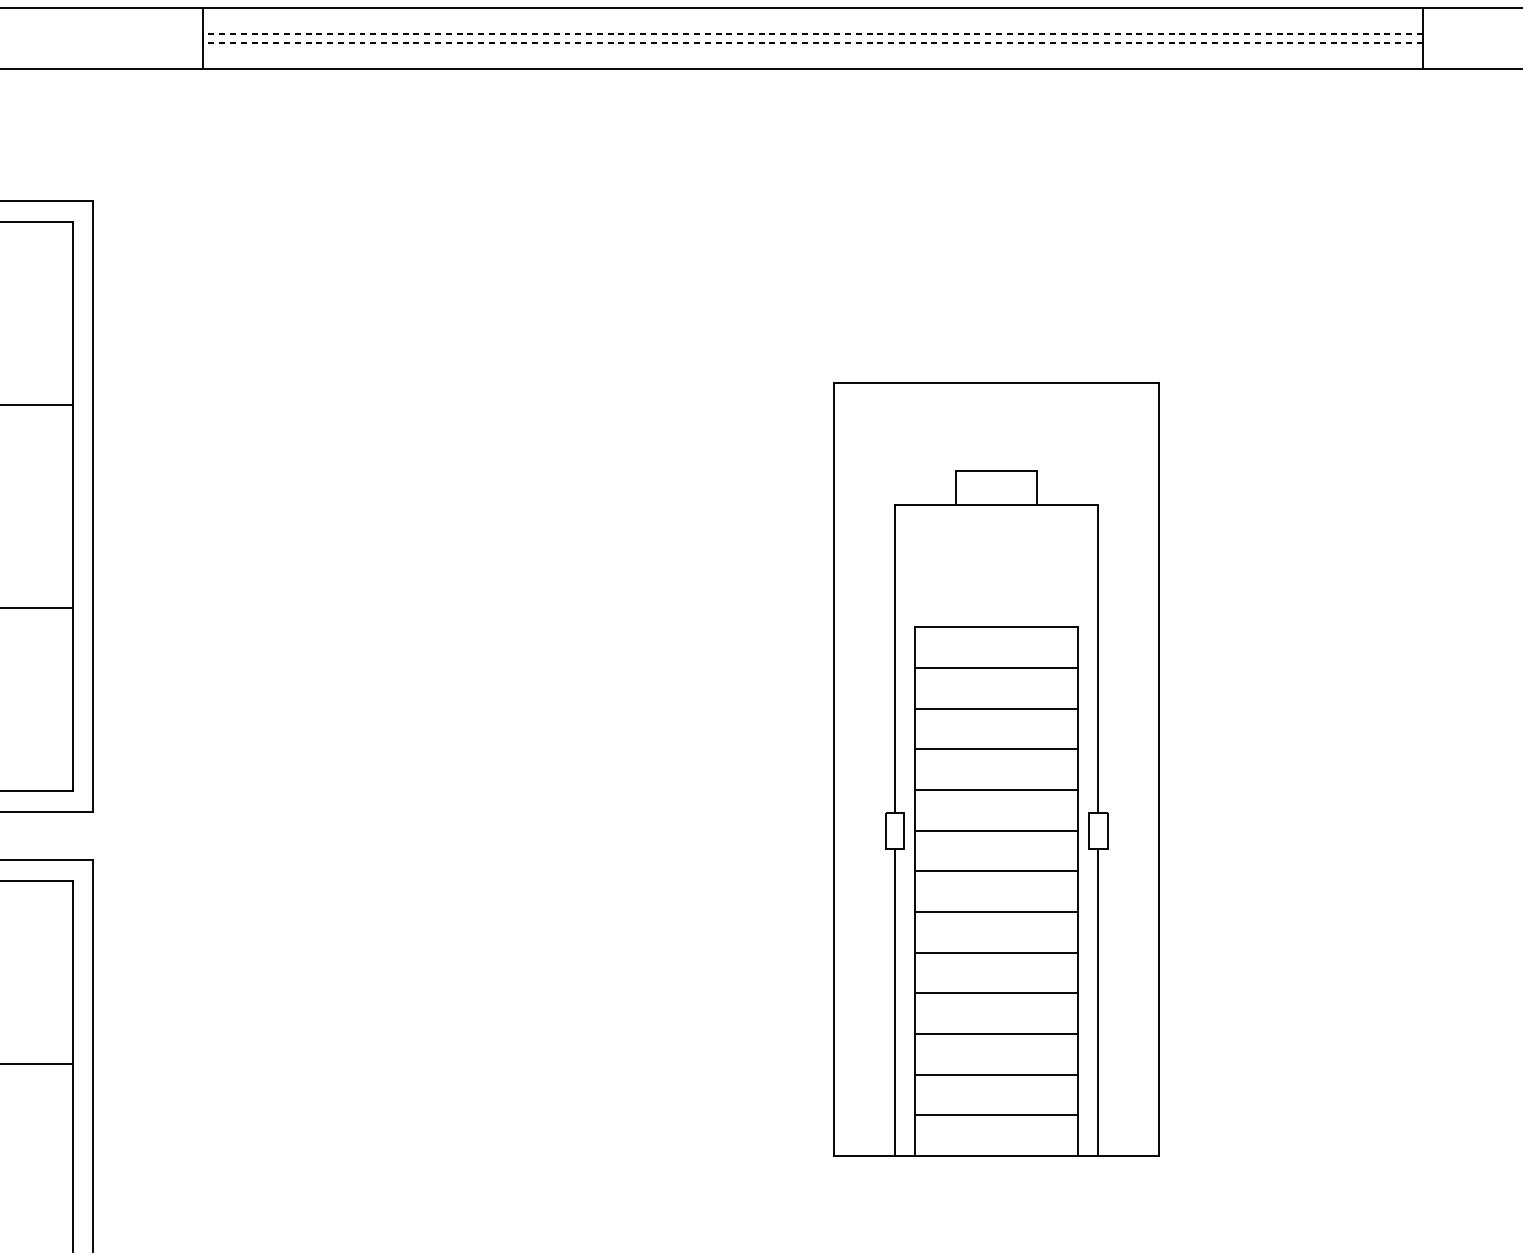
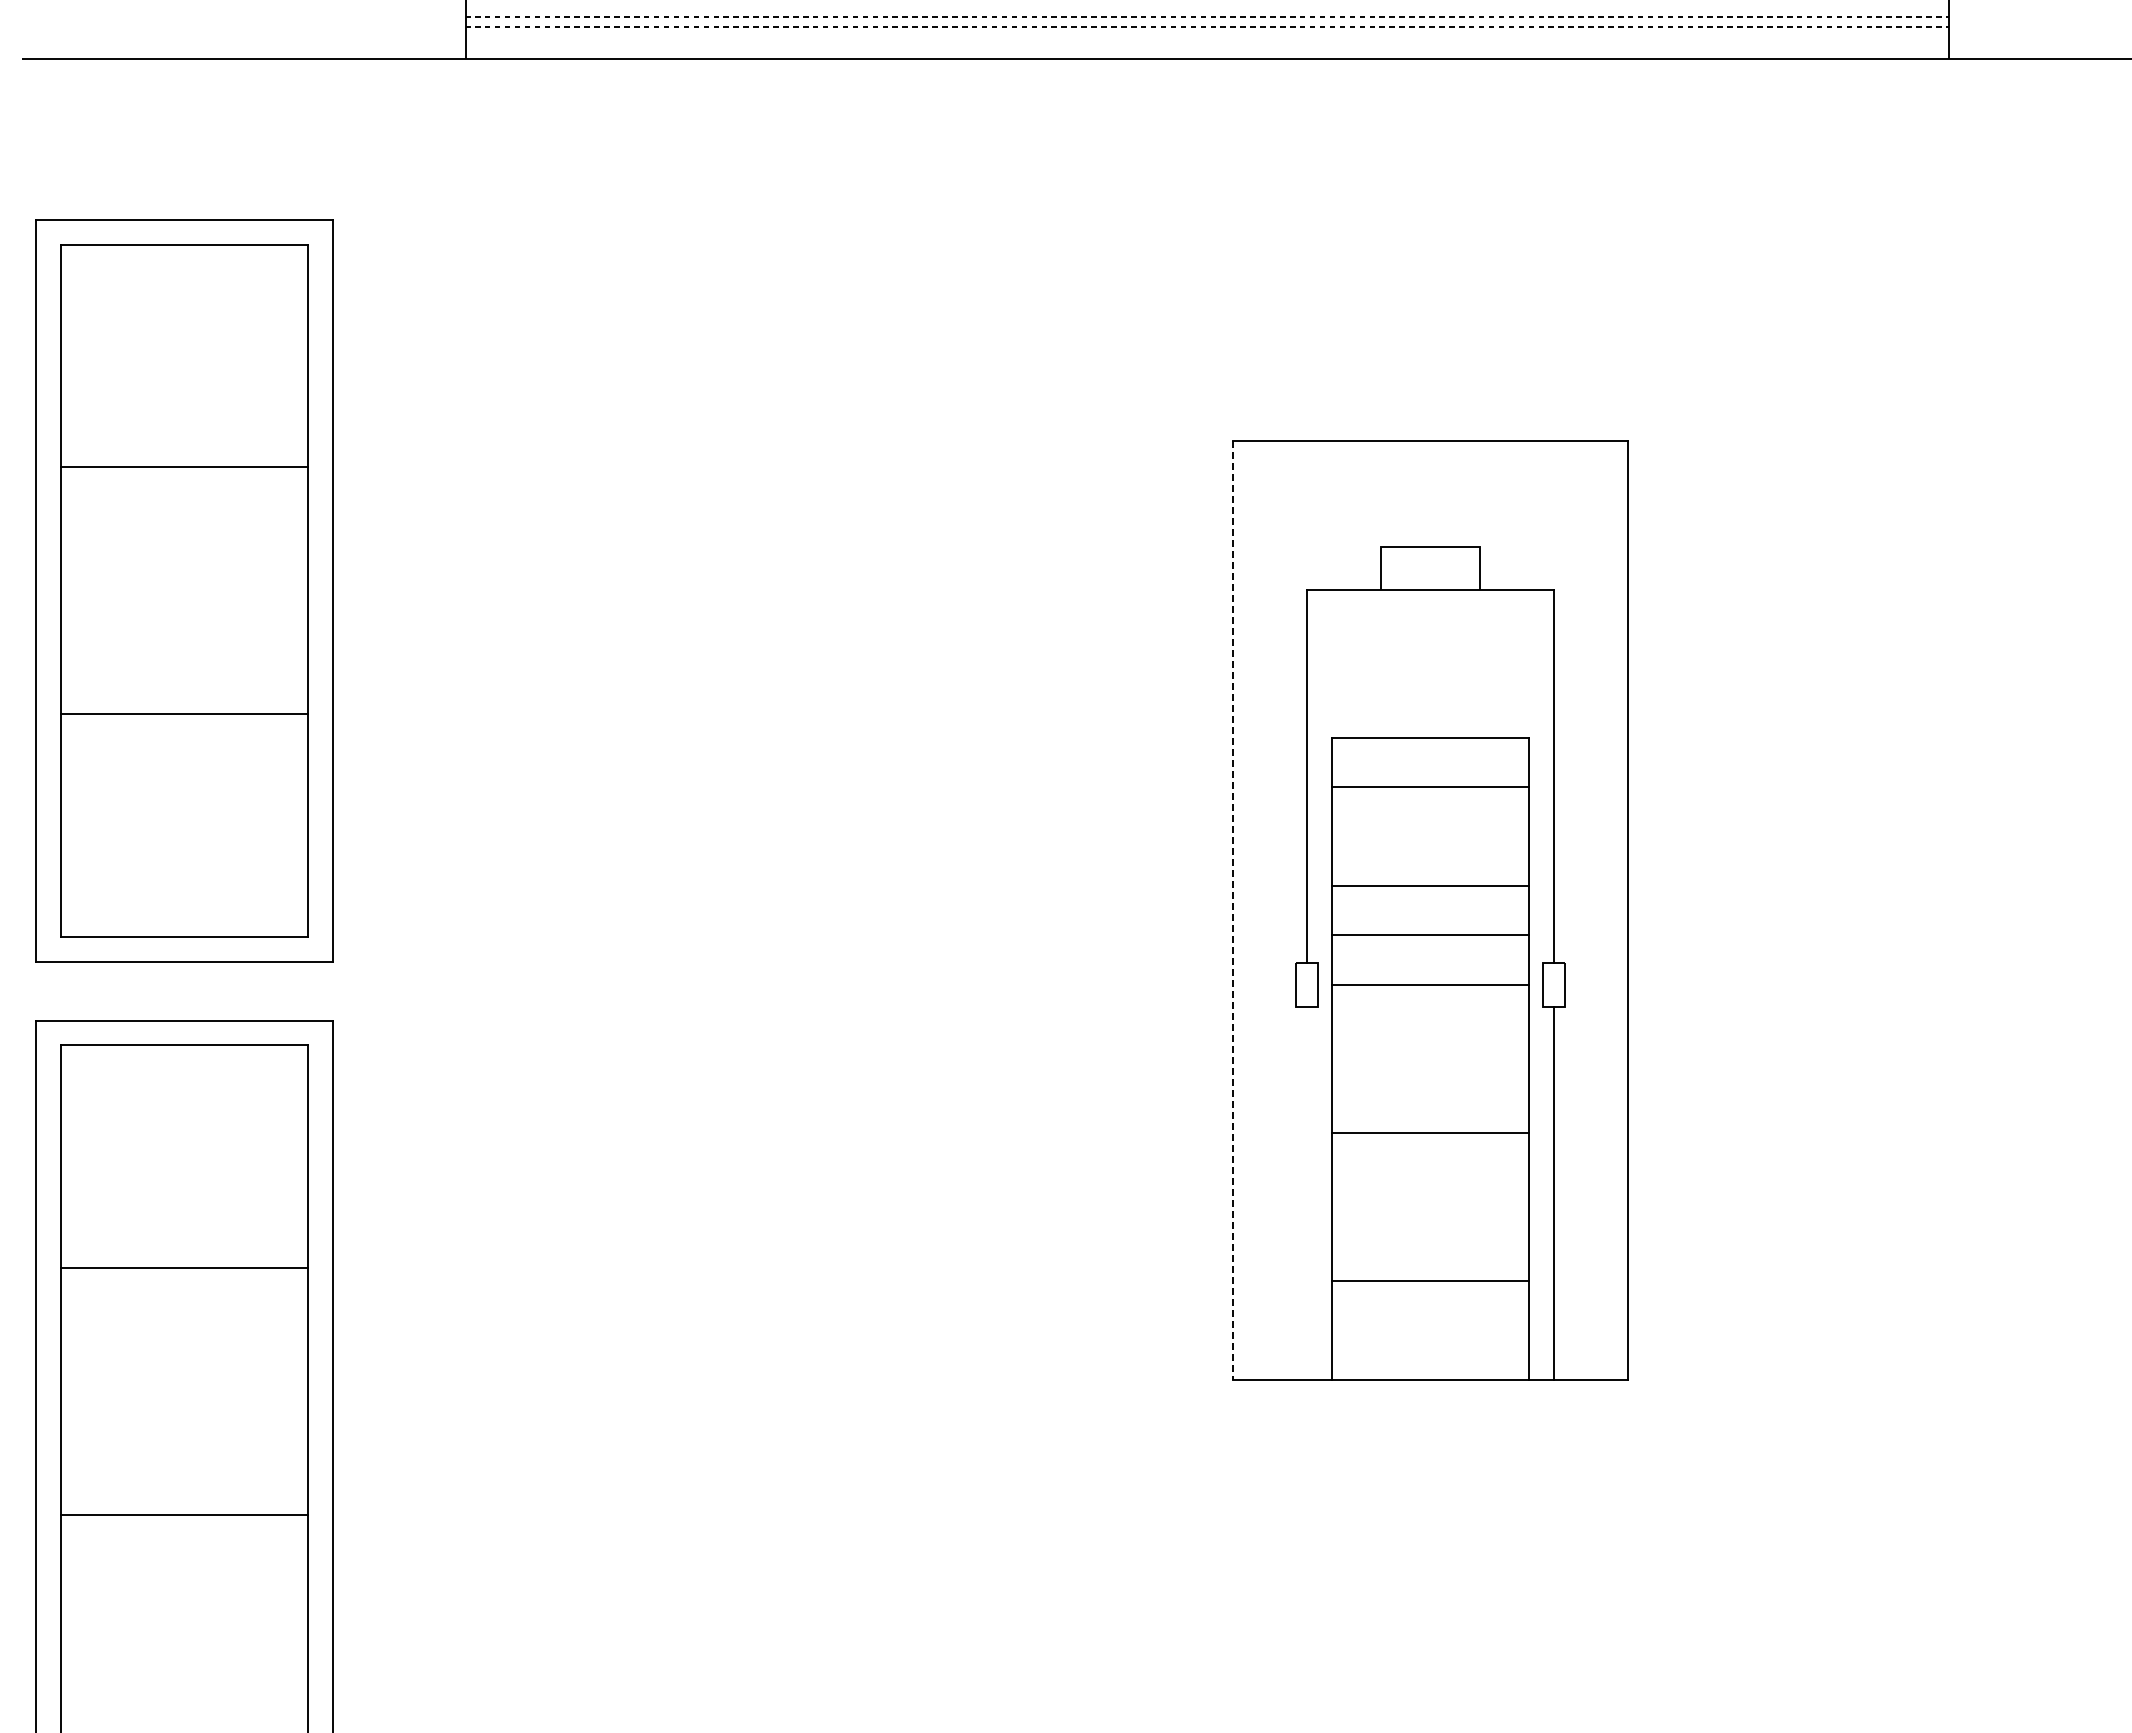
line: (996, 708) -> (1430, 836), removed
line: (833, 770) -> (1232, 911), solid -> dashed
line: (996, 871) -> (1430, 1034), removed
line: (996, 911) -> (1430, 1083), removed
line: (996, 993) -> (1430, 1182), removed
line: (894, 1002) -> (1306, 1193), removed
line: (996, 1033) -> (1430, 1231), removed
line: (996, 1115) -> (1430, 1330), removed

